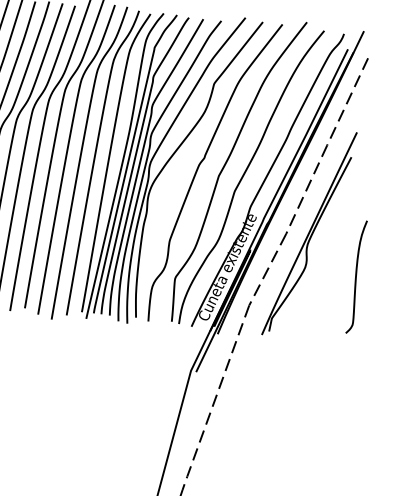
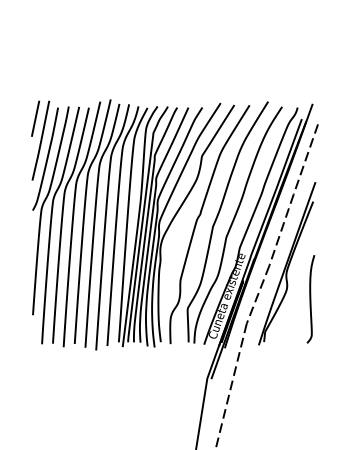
curve: (356, 277) -> (310, 299), moved

